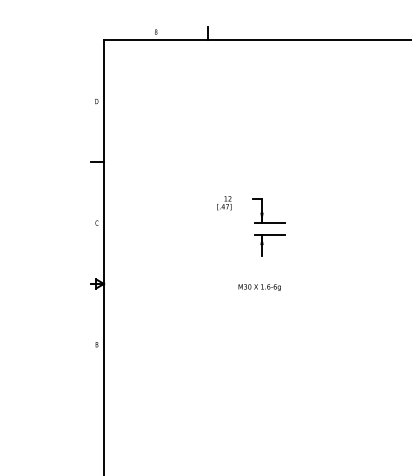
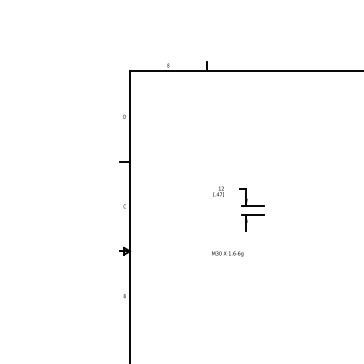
text: (259, 286) -> (227, 253), moved

